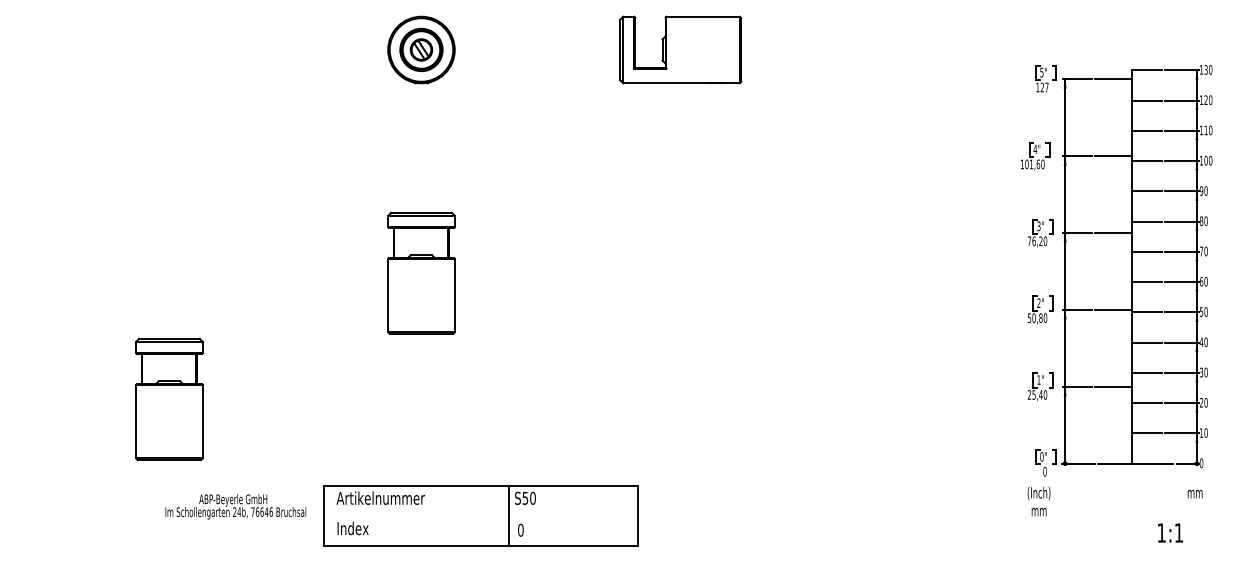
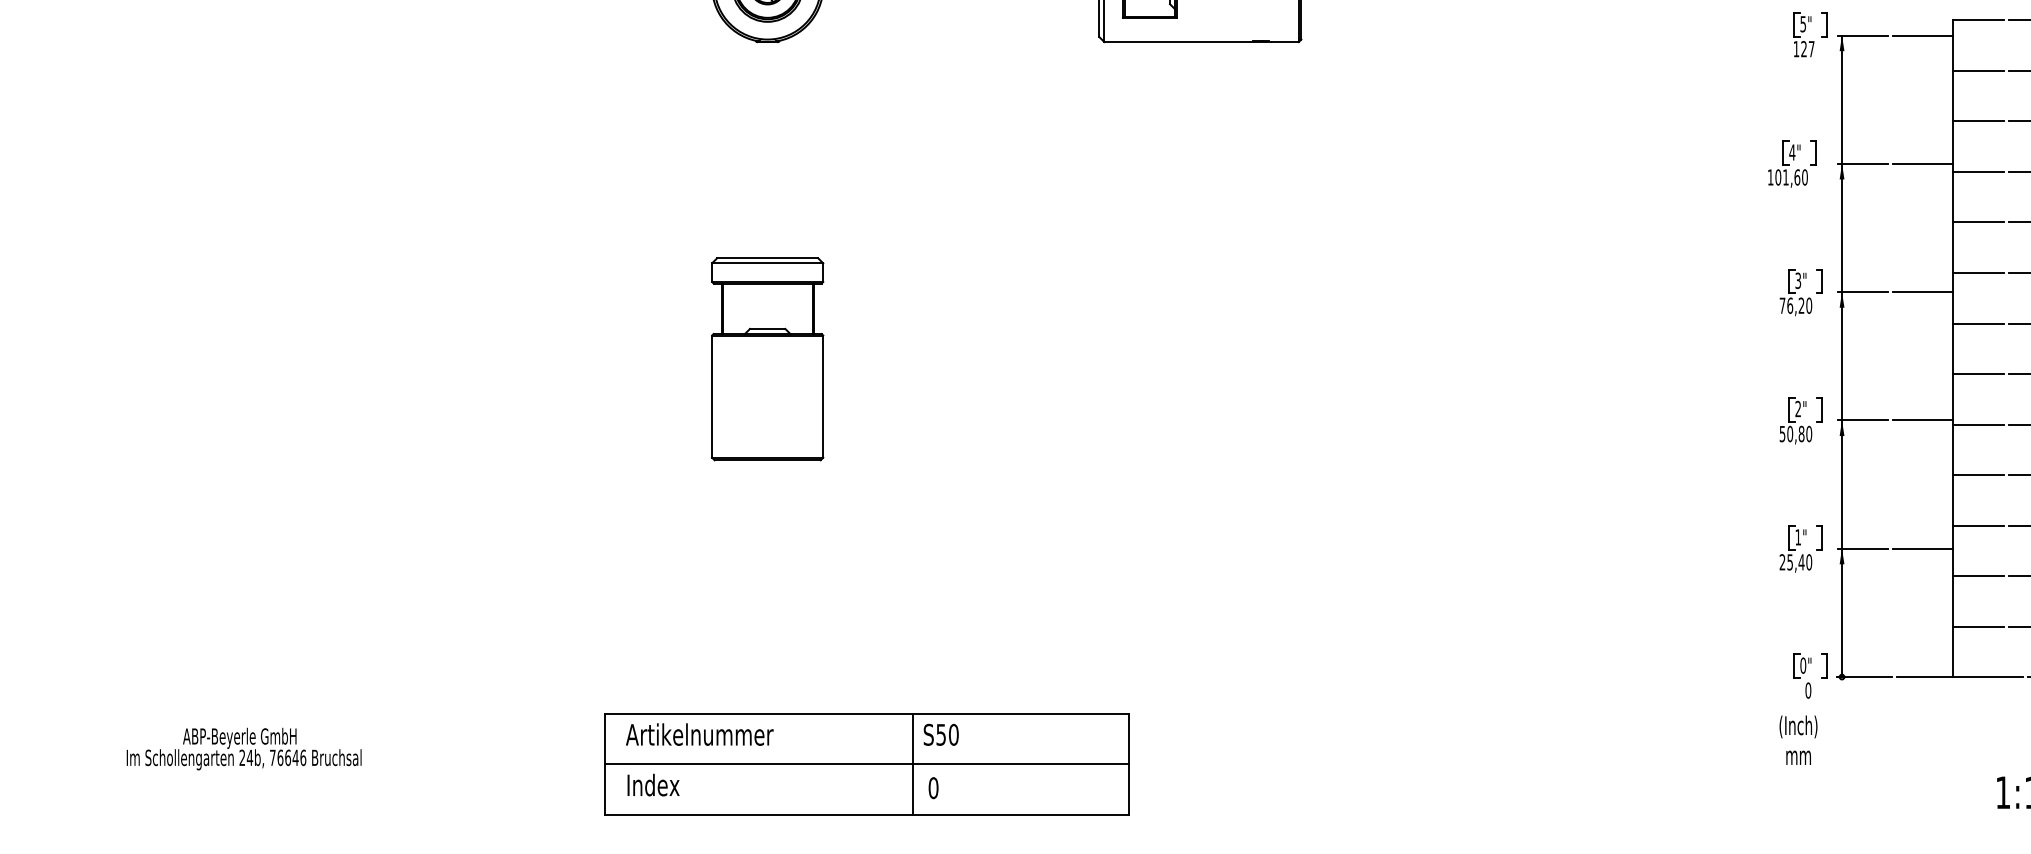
part: (169, 398) -> (347, 568), removed
text: (235, 506) -> (243, 748), moved
line: (480, 516) -> (866, 765), added

